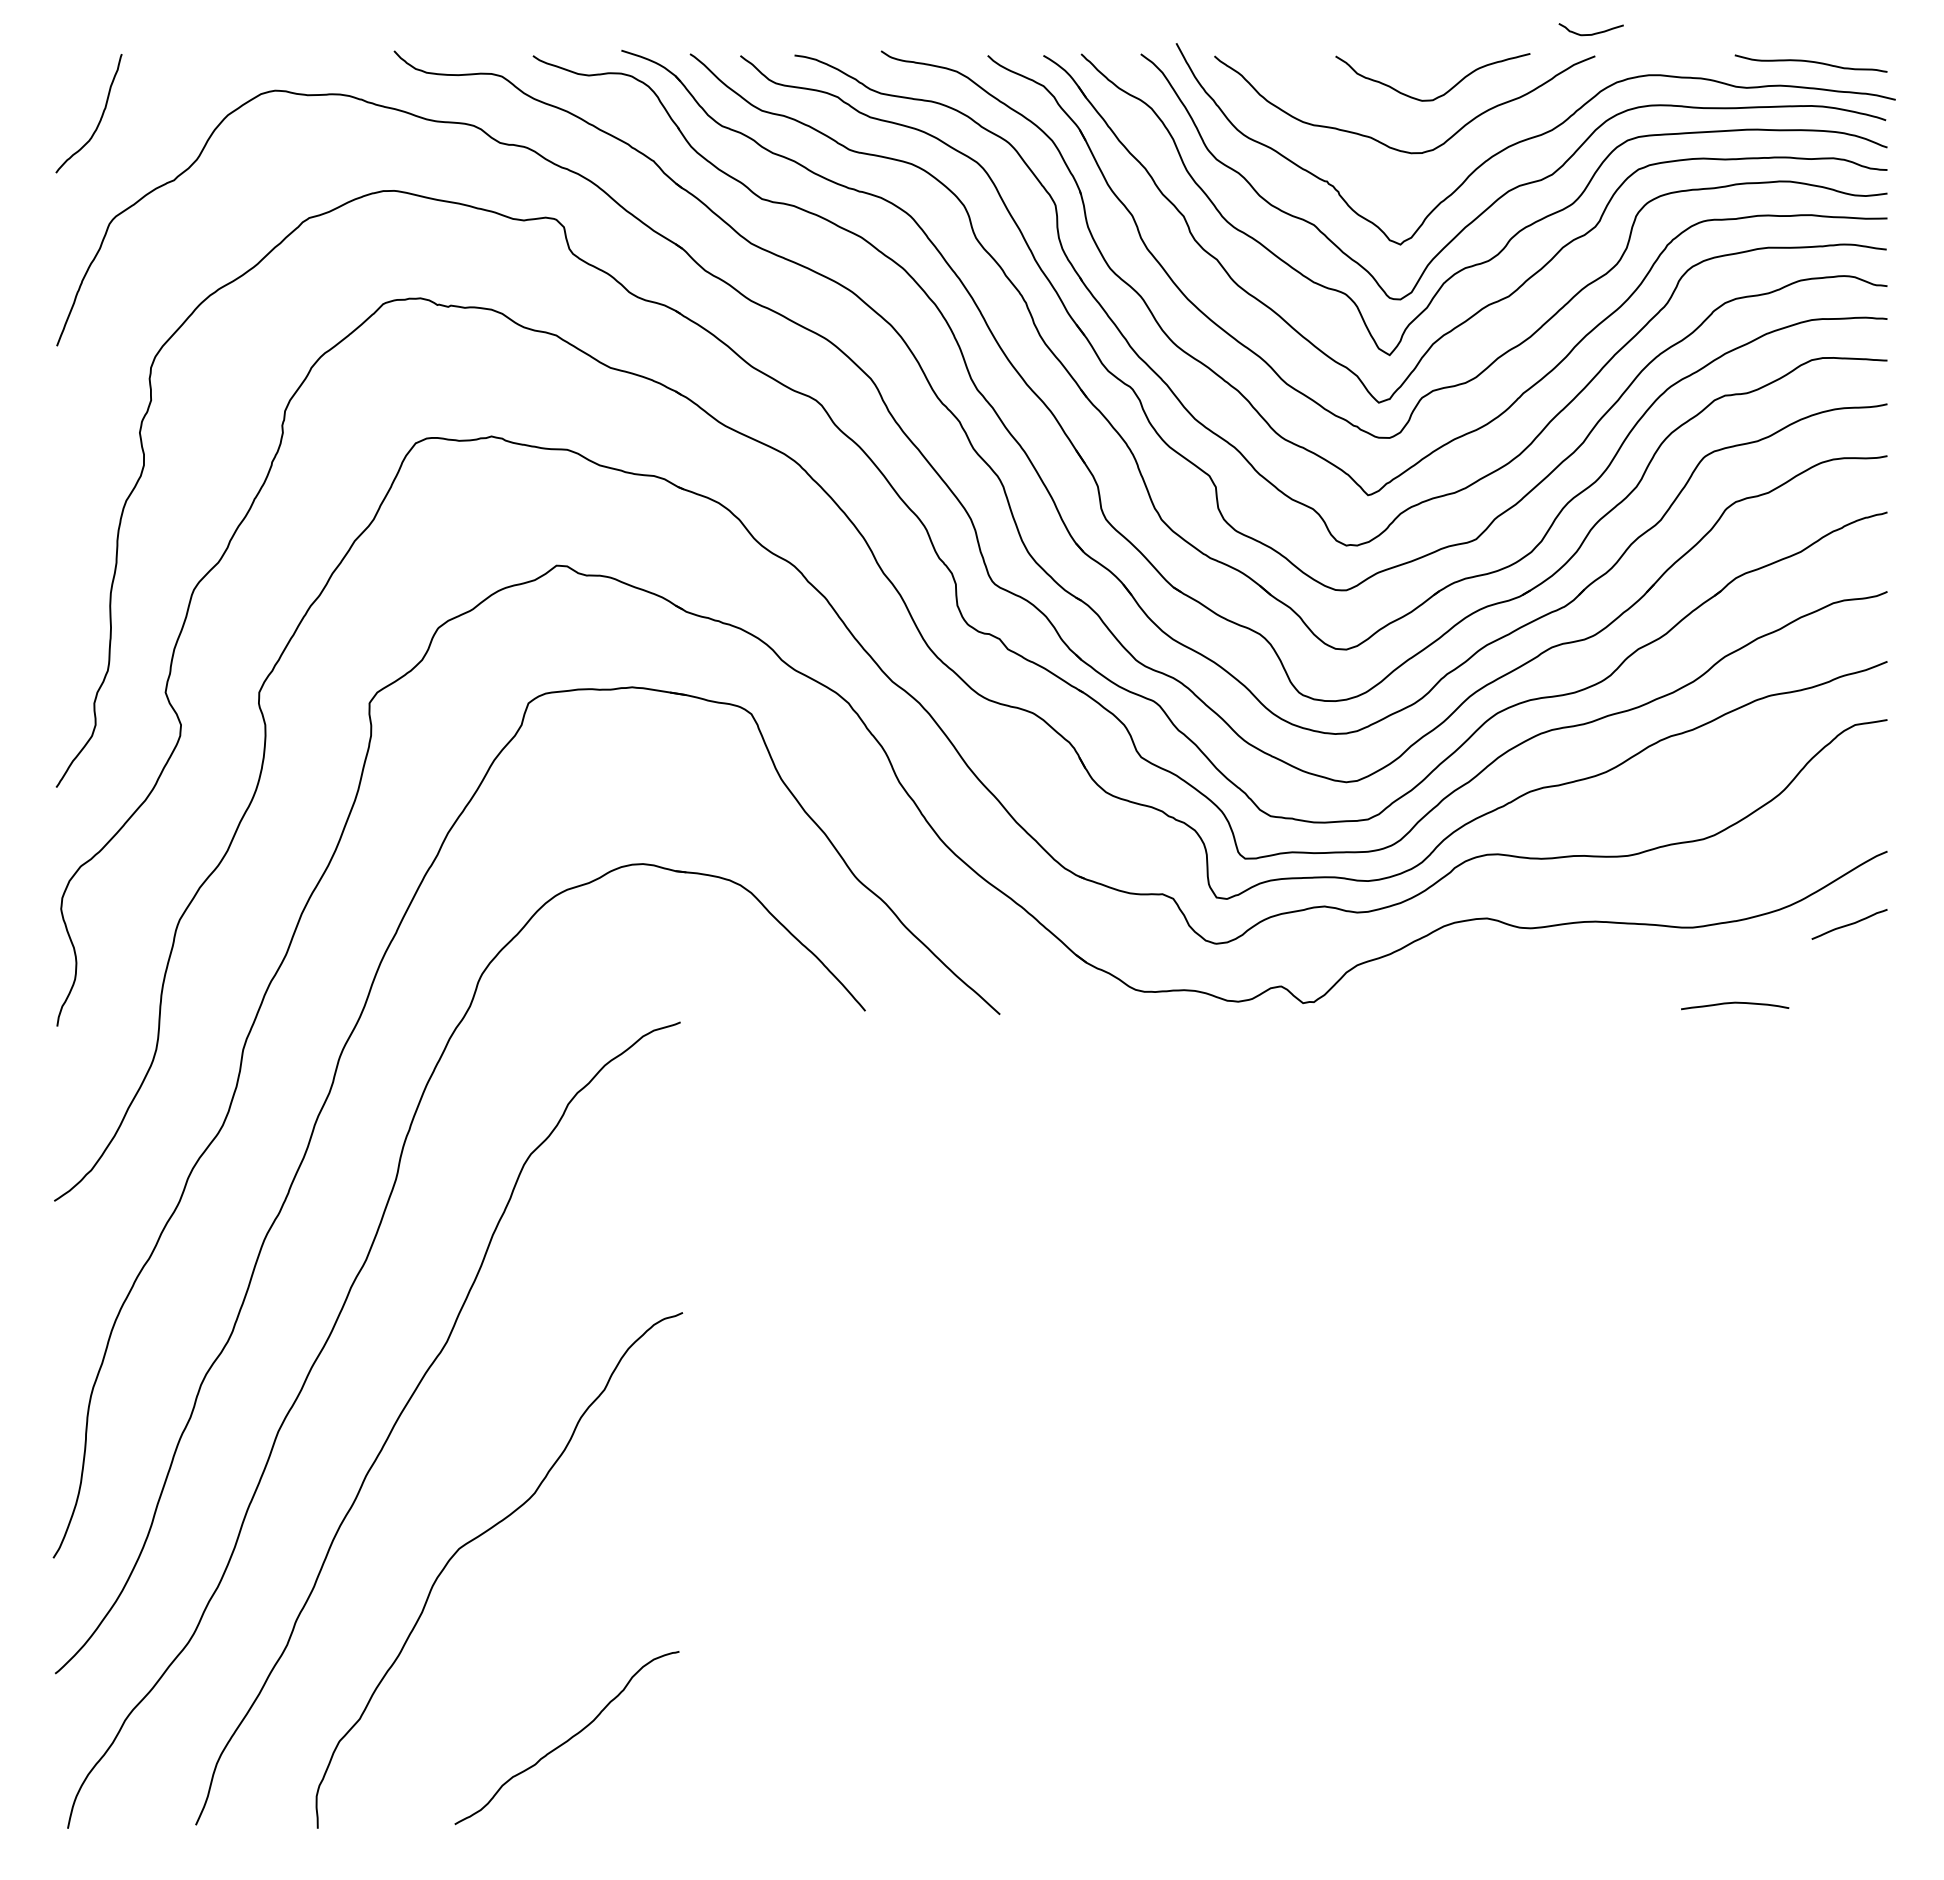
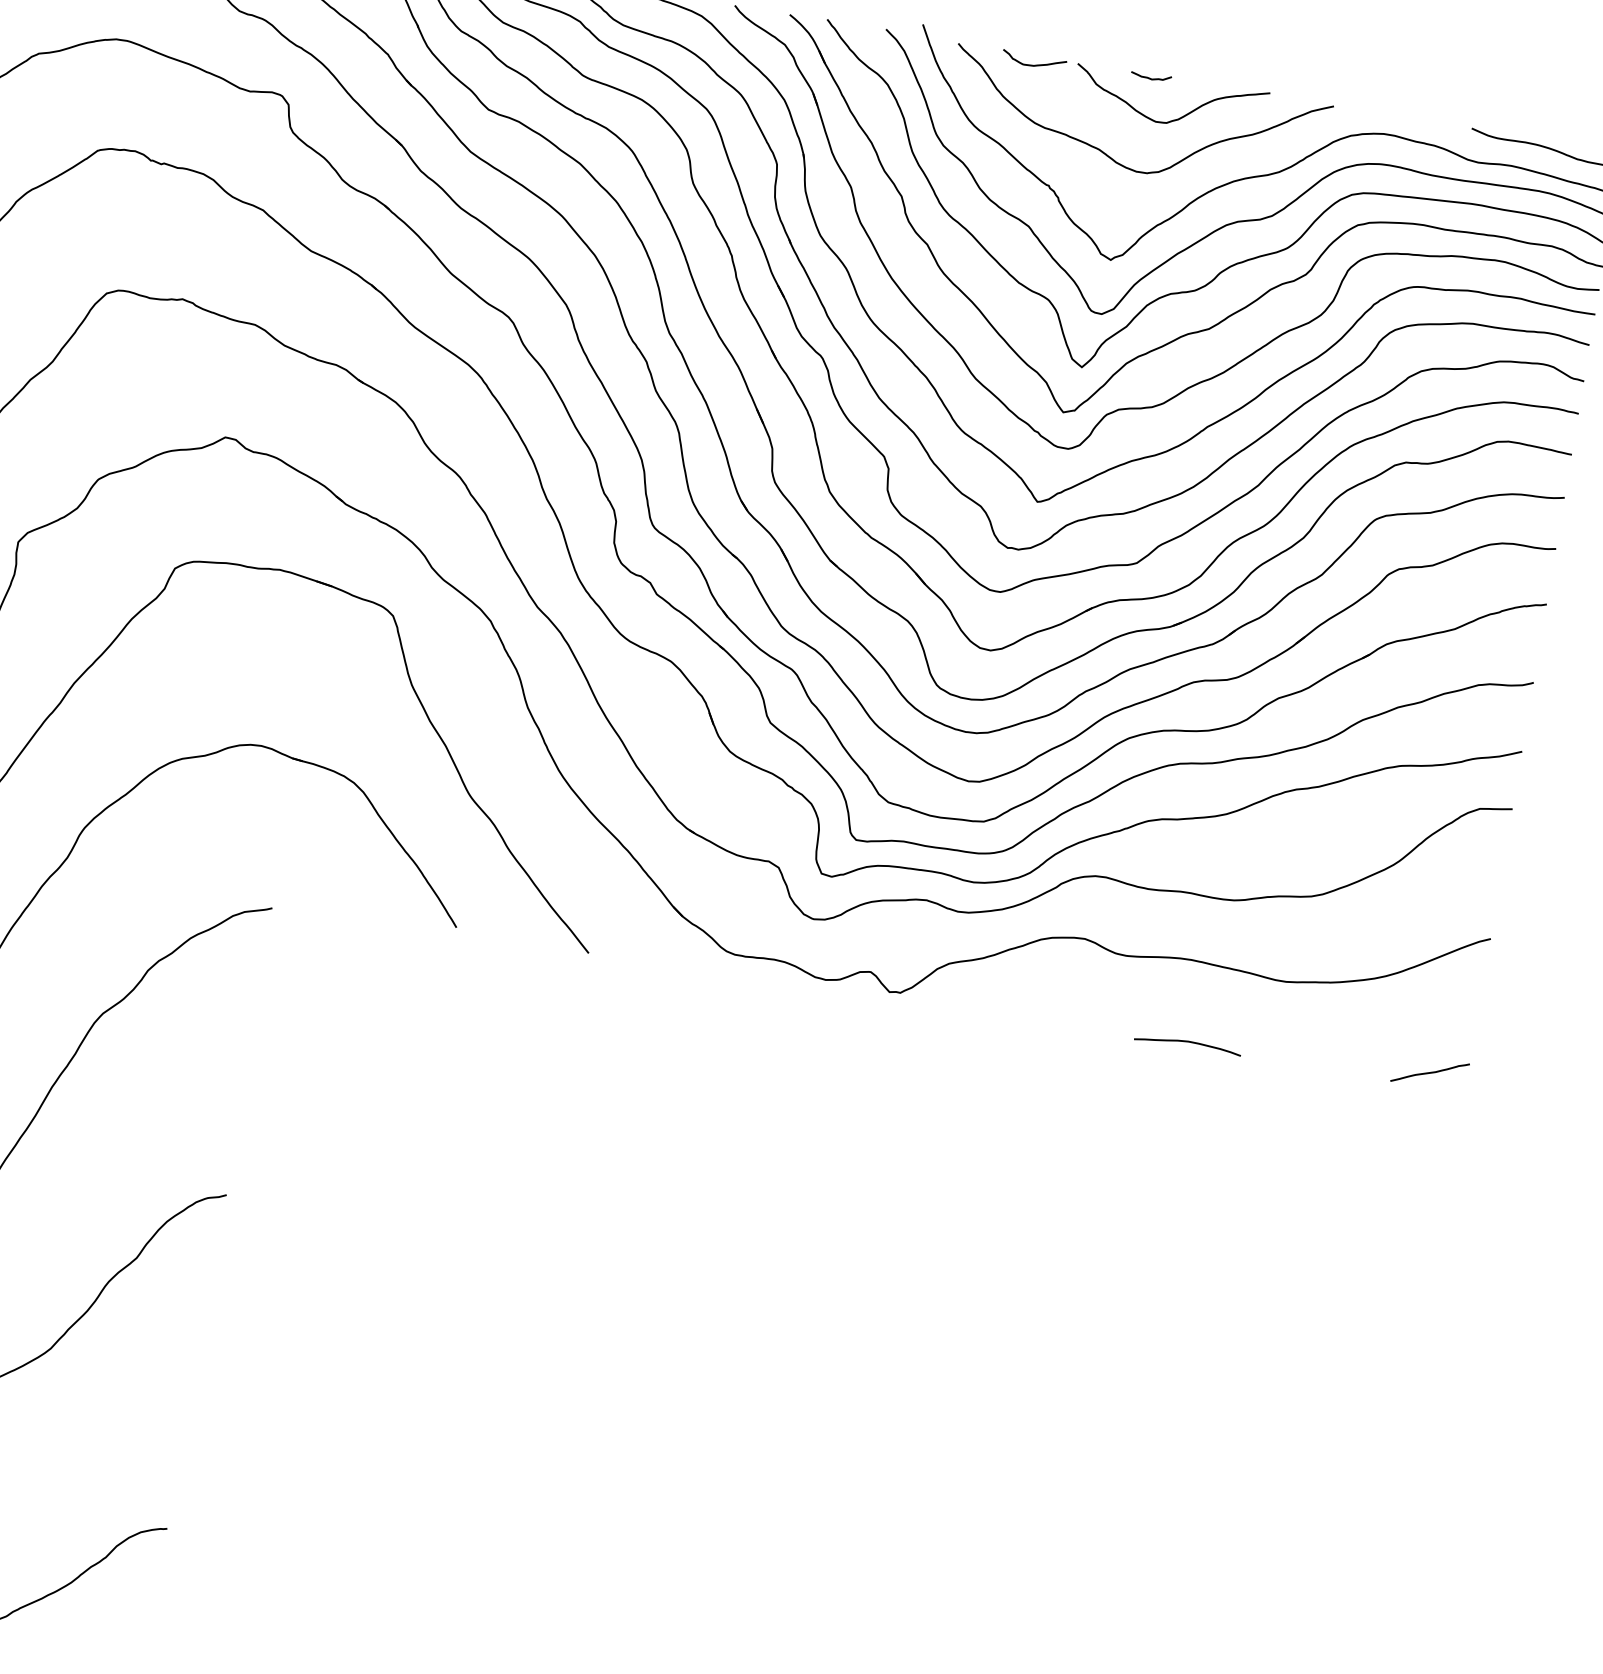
curve: (1591, 33) -> (1033, 64), moved
curve: (1409, 58) -> (1150, 77), added
curve: (1849, 924) -> (1430, 1072), moved
curve: (1735, 1003) -> (1188, 1042), moved

